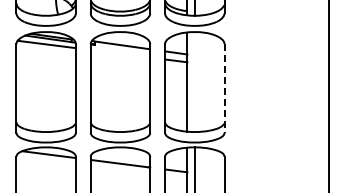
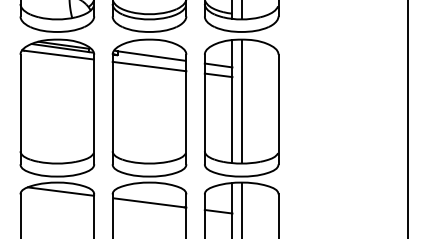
line: (120, 53) -> (149, 66), added
line: (194, 81) -> (241, 100), added
line: (224, 88) -> (278, 109), dashed -> solid

